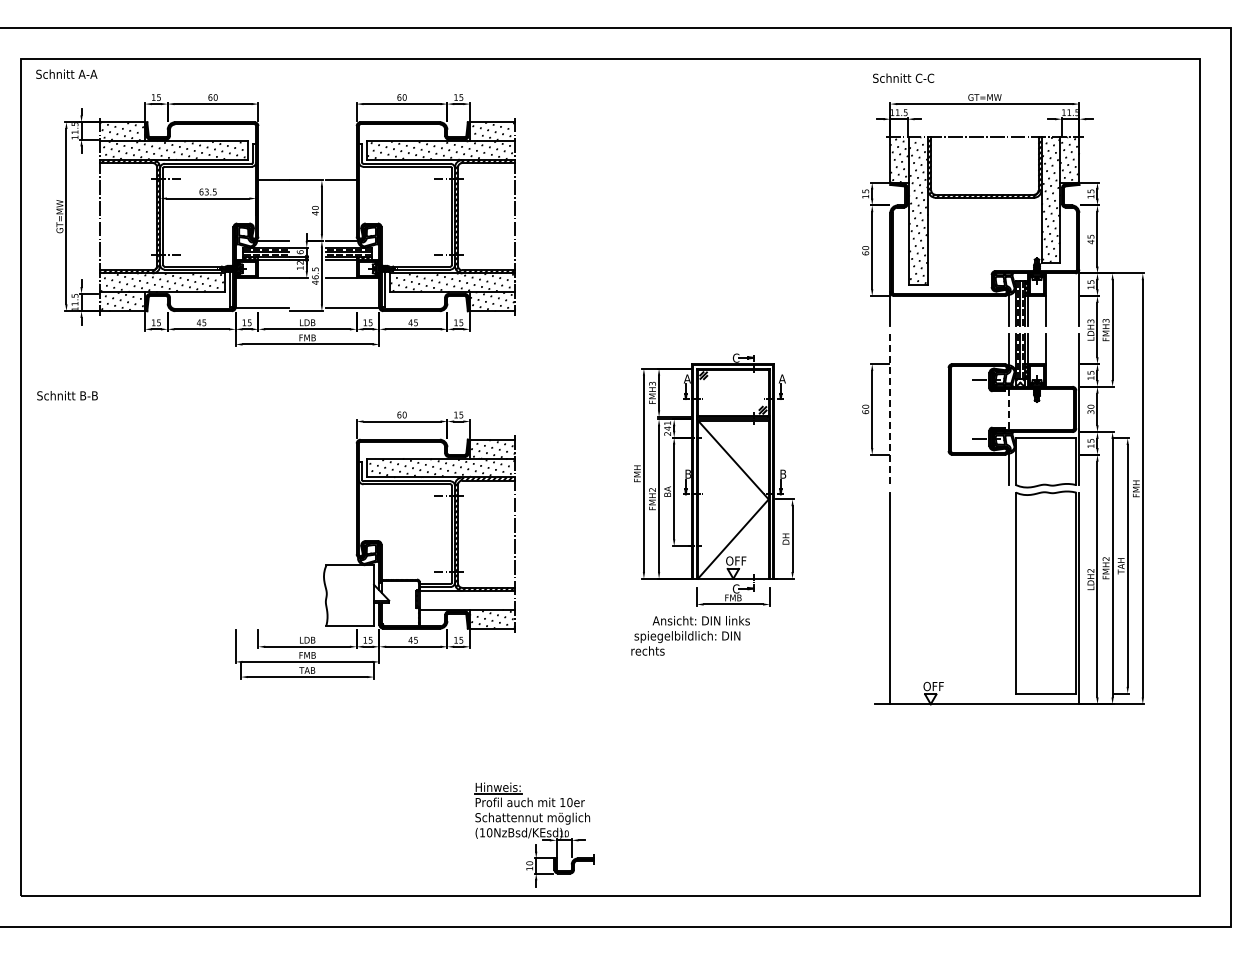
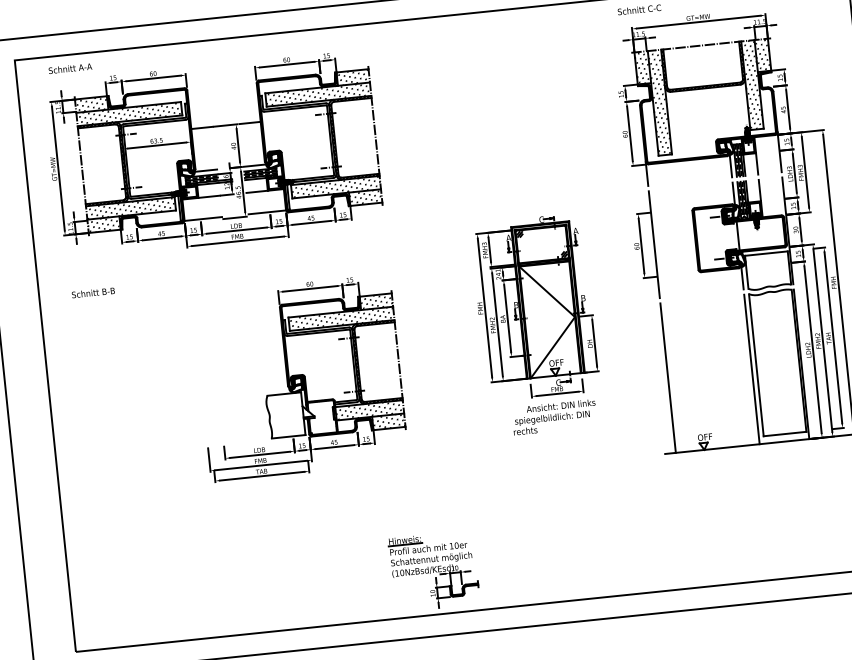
text: (66, 73) -> (70, 68), moved
text: (67, 395) -> (93, 292), moved
line: (890, 409) -> (654, 244), dashed -> solid
line: (1009, 409) -> (738, 236), dashed -> solid
line: (1009, 598) -> (752, 369), added
hatch: (467, 599) -> (369, 409), added
text: (690, 635) -> (554, 417), moved

